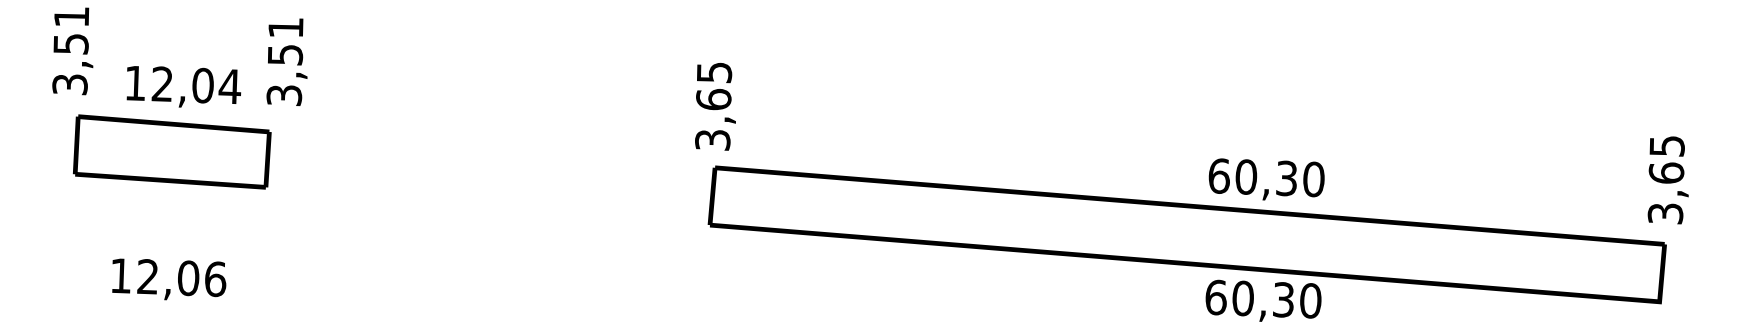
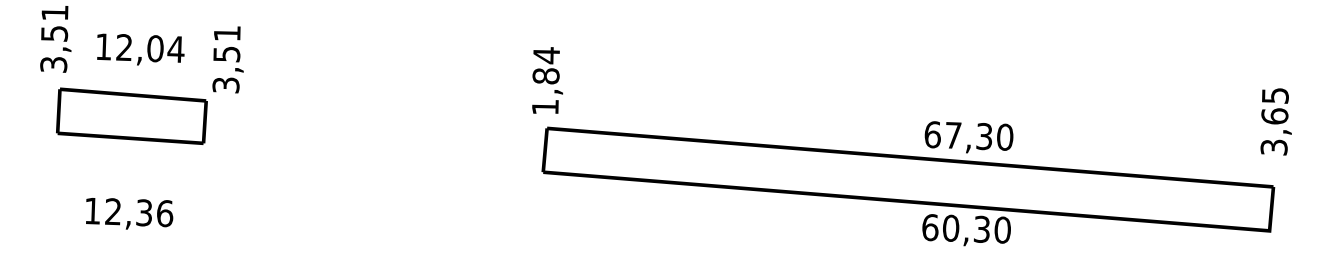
text: (286, 62) -> (227, 60), moved
text: (183, 86) -> (140, 49), moved
text: (713, 105) -> (545, 80), 3,65 -> 1,84
text: (1246, 176) -> (953, 135), 60,30 -> 67,30
text: (1667, 180) -> (1275, 122), moved
text: (188, 278) -> (144, 213), 12,06 -> 12,36

